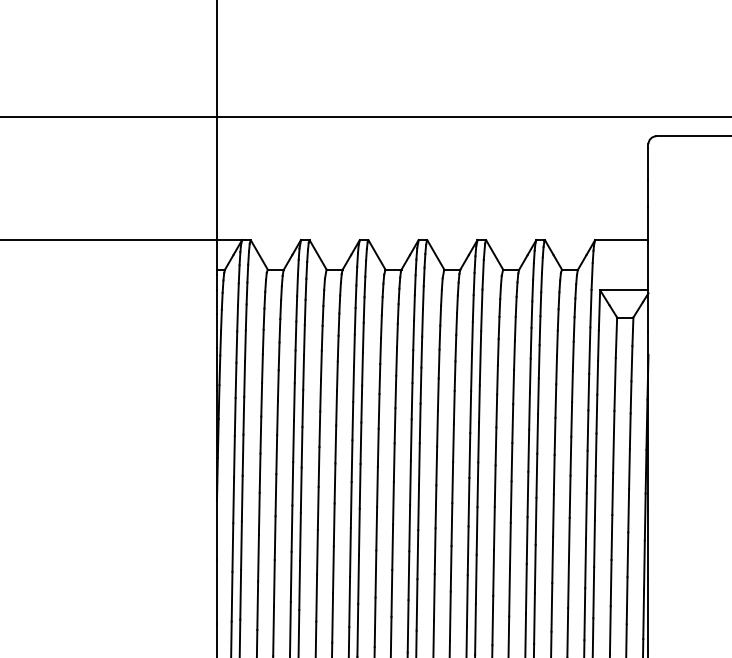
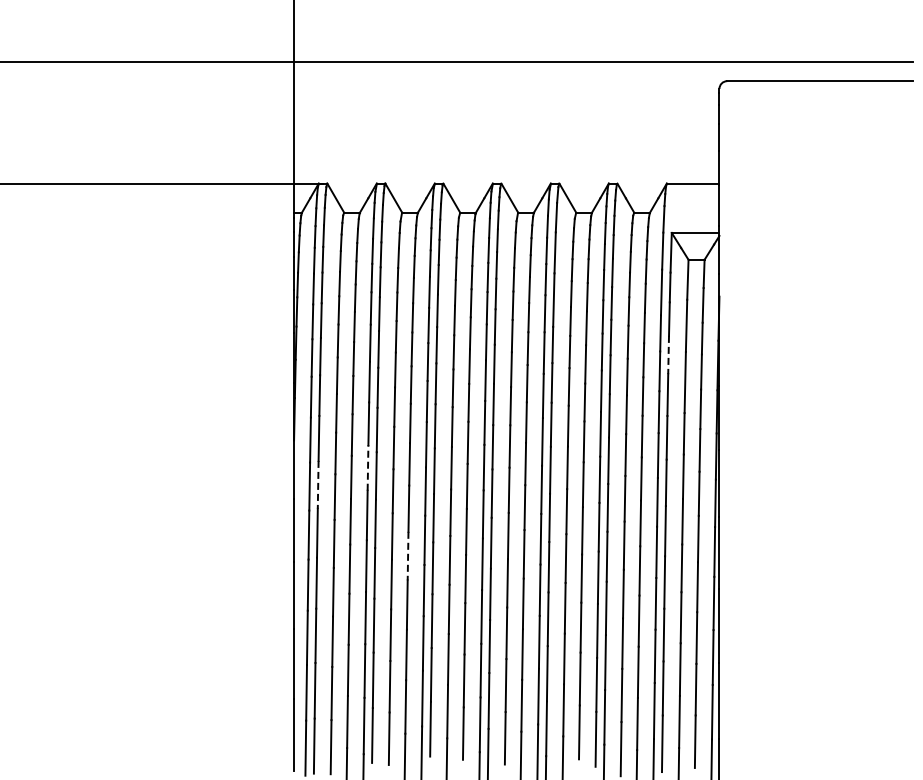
line: (596, 414) -> (668, 355), solid -> dashed
line: (292, 528) -> (368, 467), solid -> dashed
line: (241, 545) -> (318, 484), solid -> dashed
line: (333, 618) -> (408, 556), solid -> dashed

